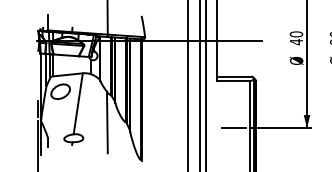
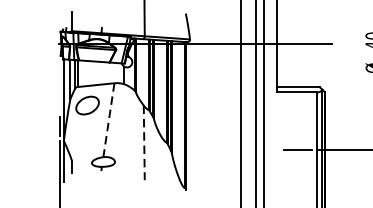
line: (78, 103) -> (109, 119), solid -> dashed
line: (107, 122) -> (144, 142), solid -> dashed

